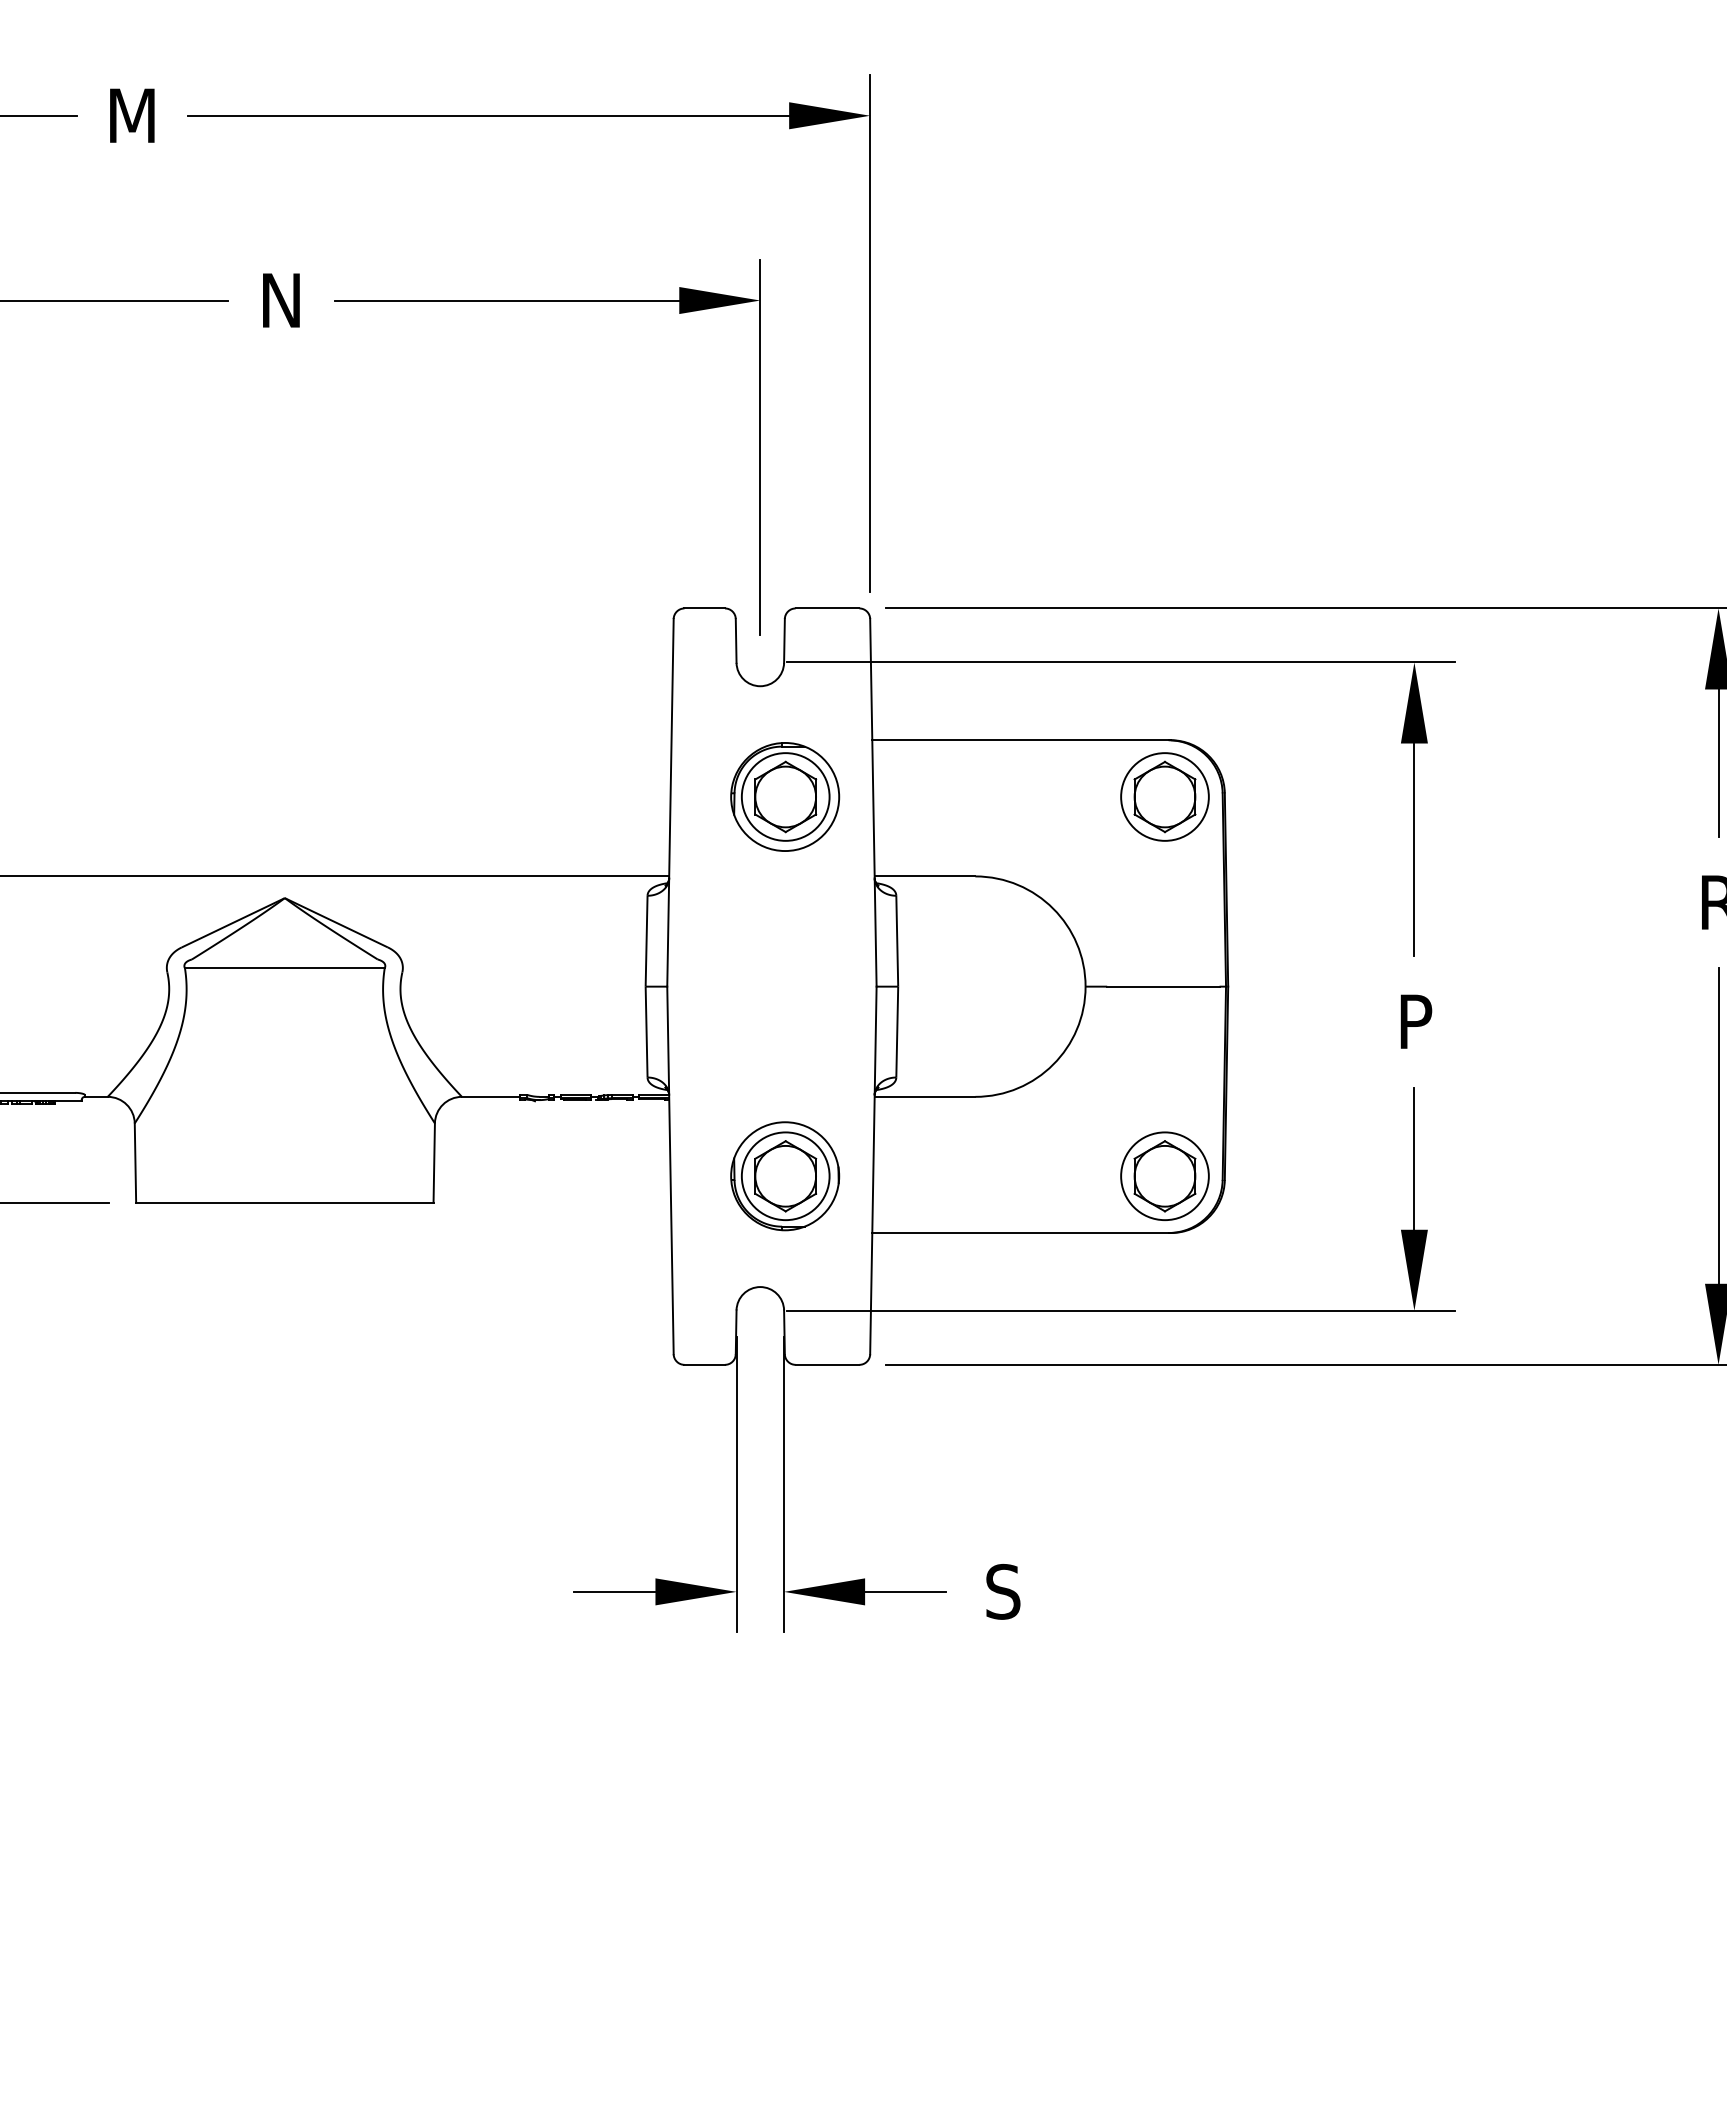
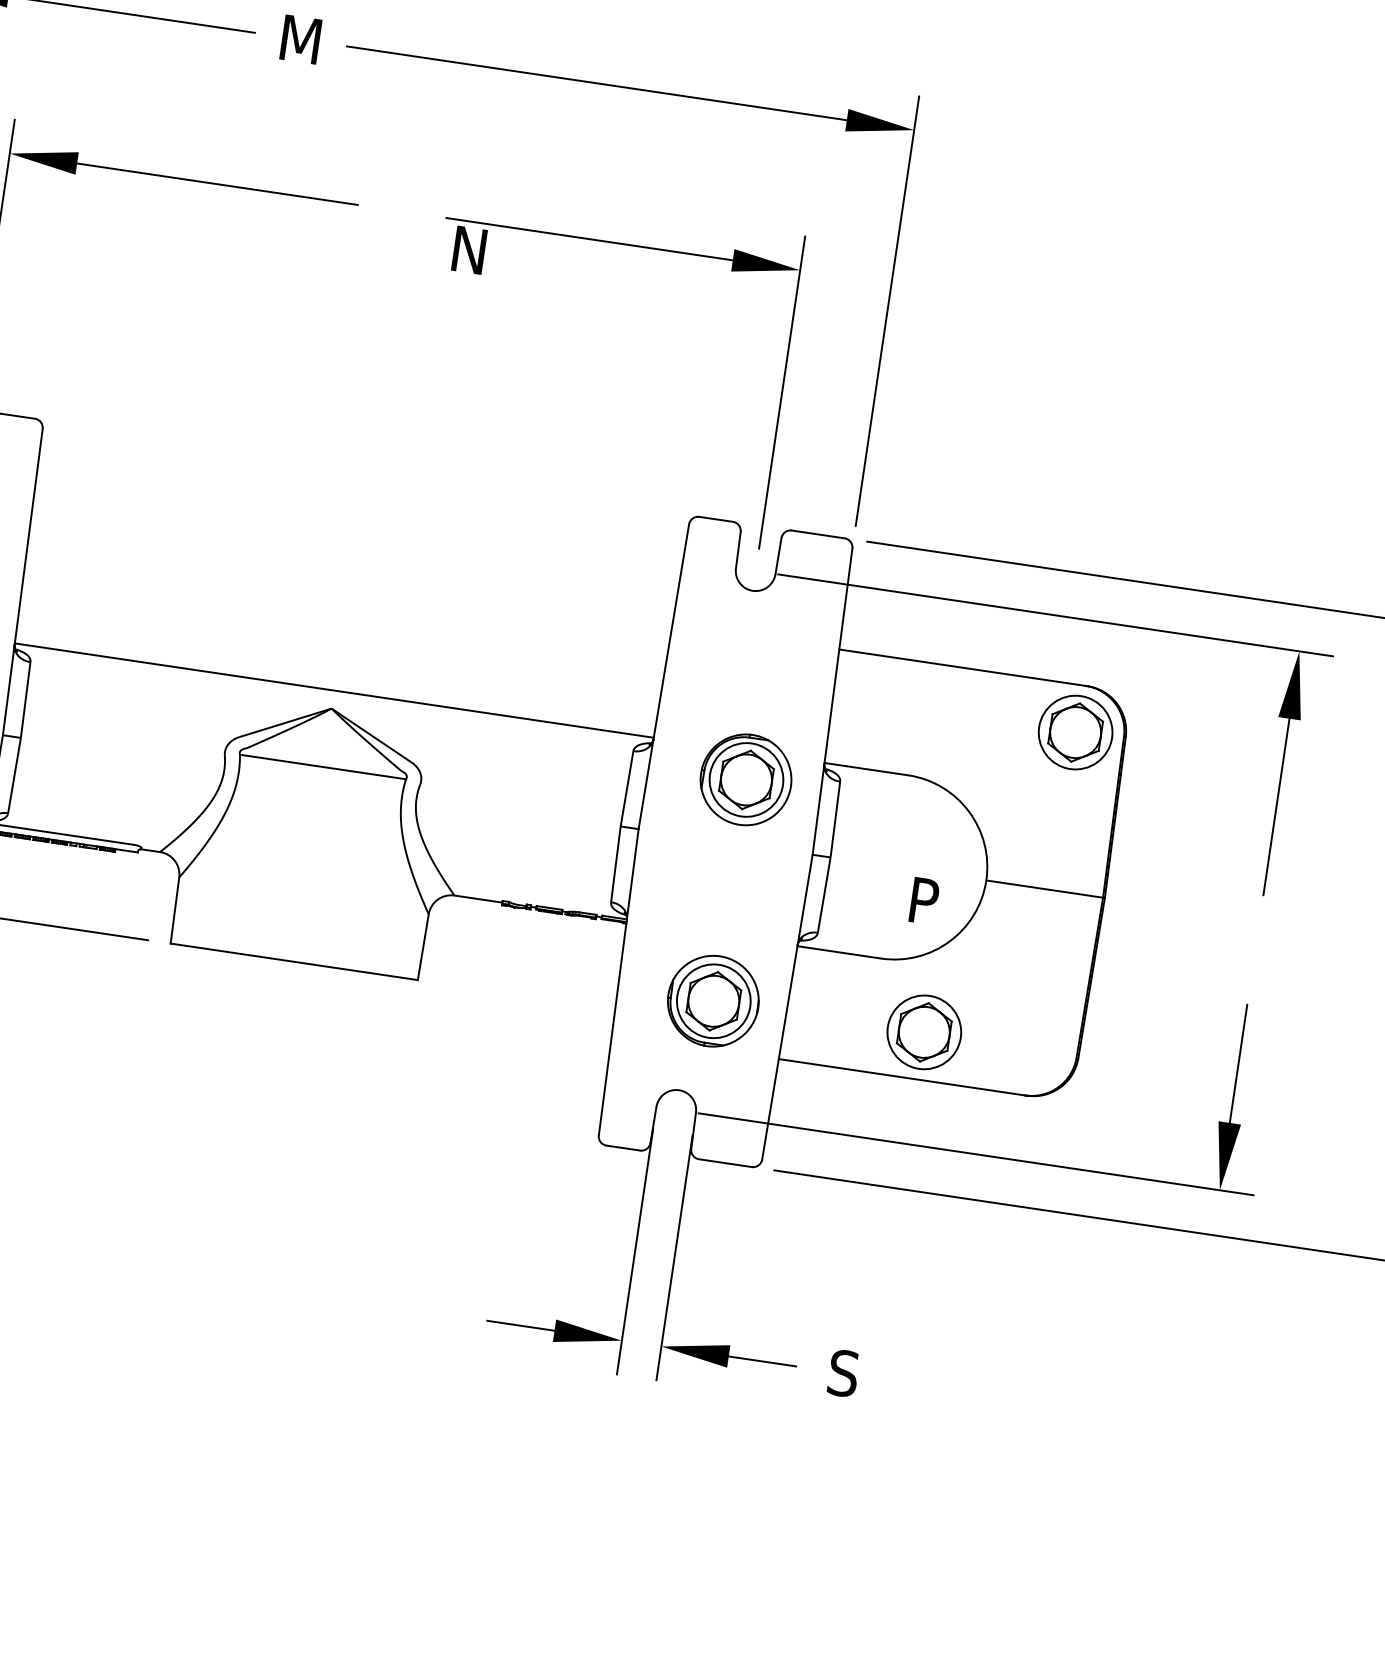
text: (281, 300) -> (469, 250), moved
part: (785, 796) -> (746, 779), moved
text: (1416, 1021) -> (924, 900), moved
part: (1164, 1175) -> (924, 1031), moved

